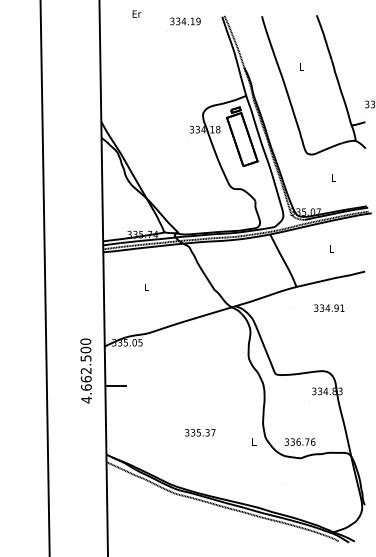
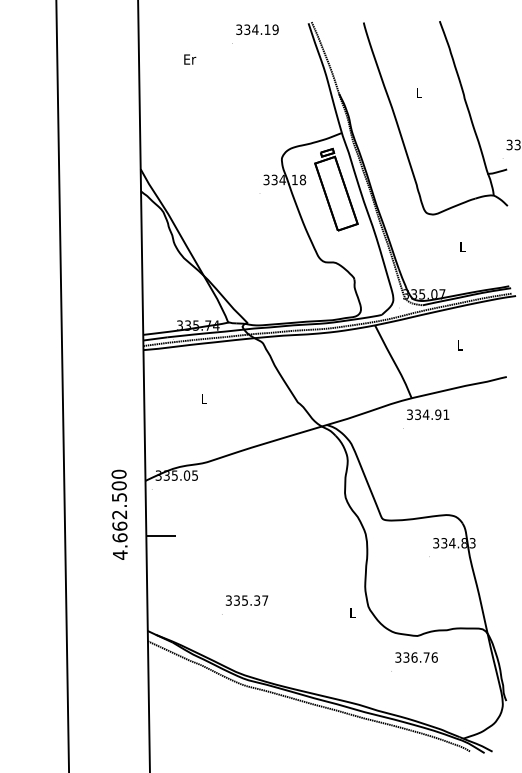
text: (137, 14) -> (190, 59), moved
text: (329, 308) -> (428, 414), moved
text: (199, 432) -> (246, 600), moved
text: (300, 442) -> (416, 657), moved

